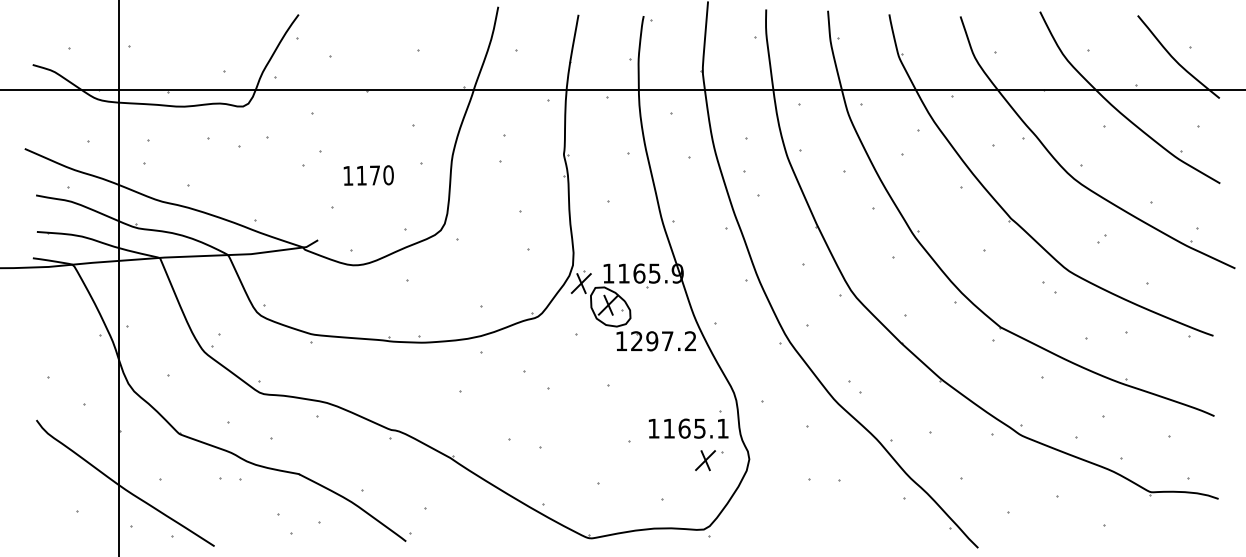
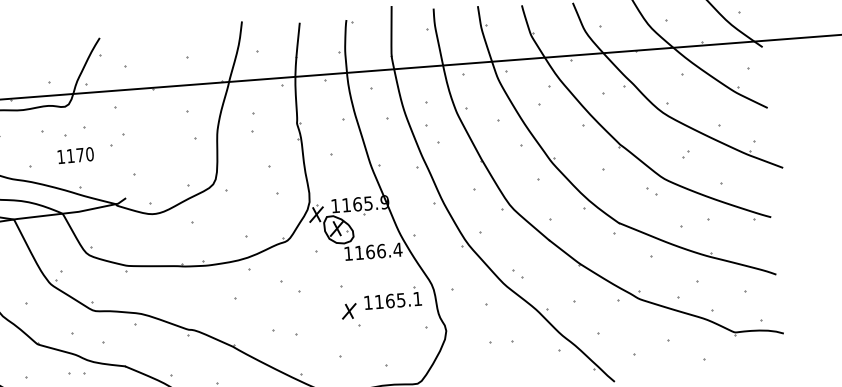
text: (368, 175) -> (75, 155), moved
text: (664, 341) -> (379, 251), 1297.2 -> 1166.4
part: (688, 424) -> (392, 297), moved
part: (705, 460) -> (349, 311), moved

